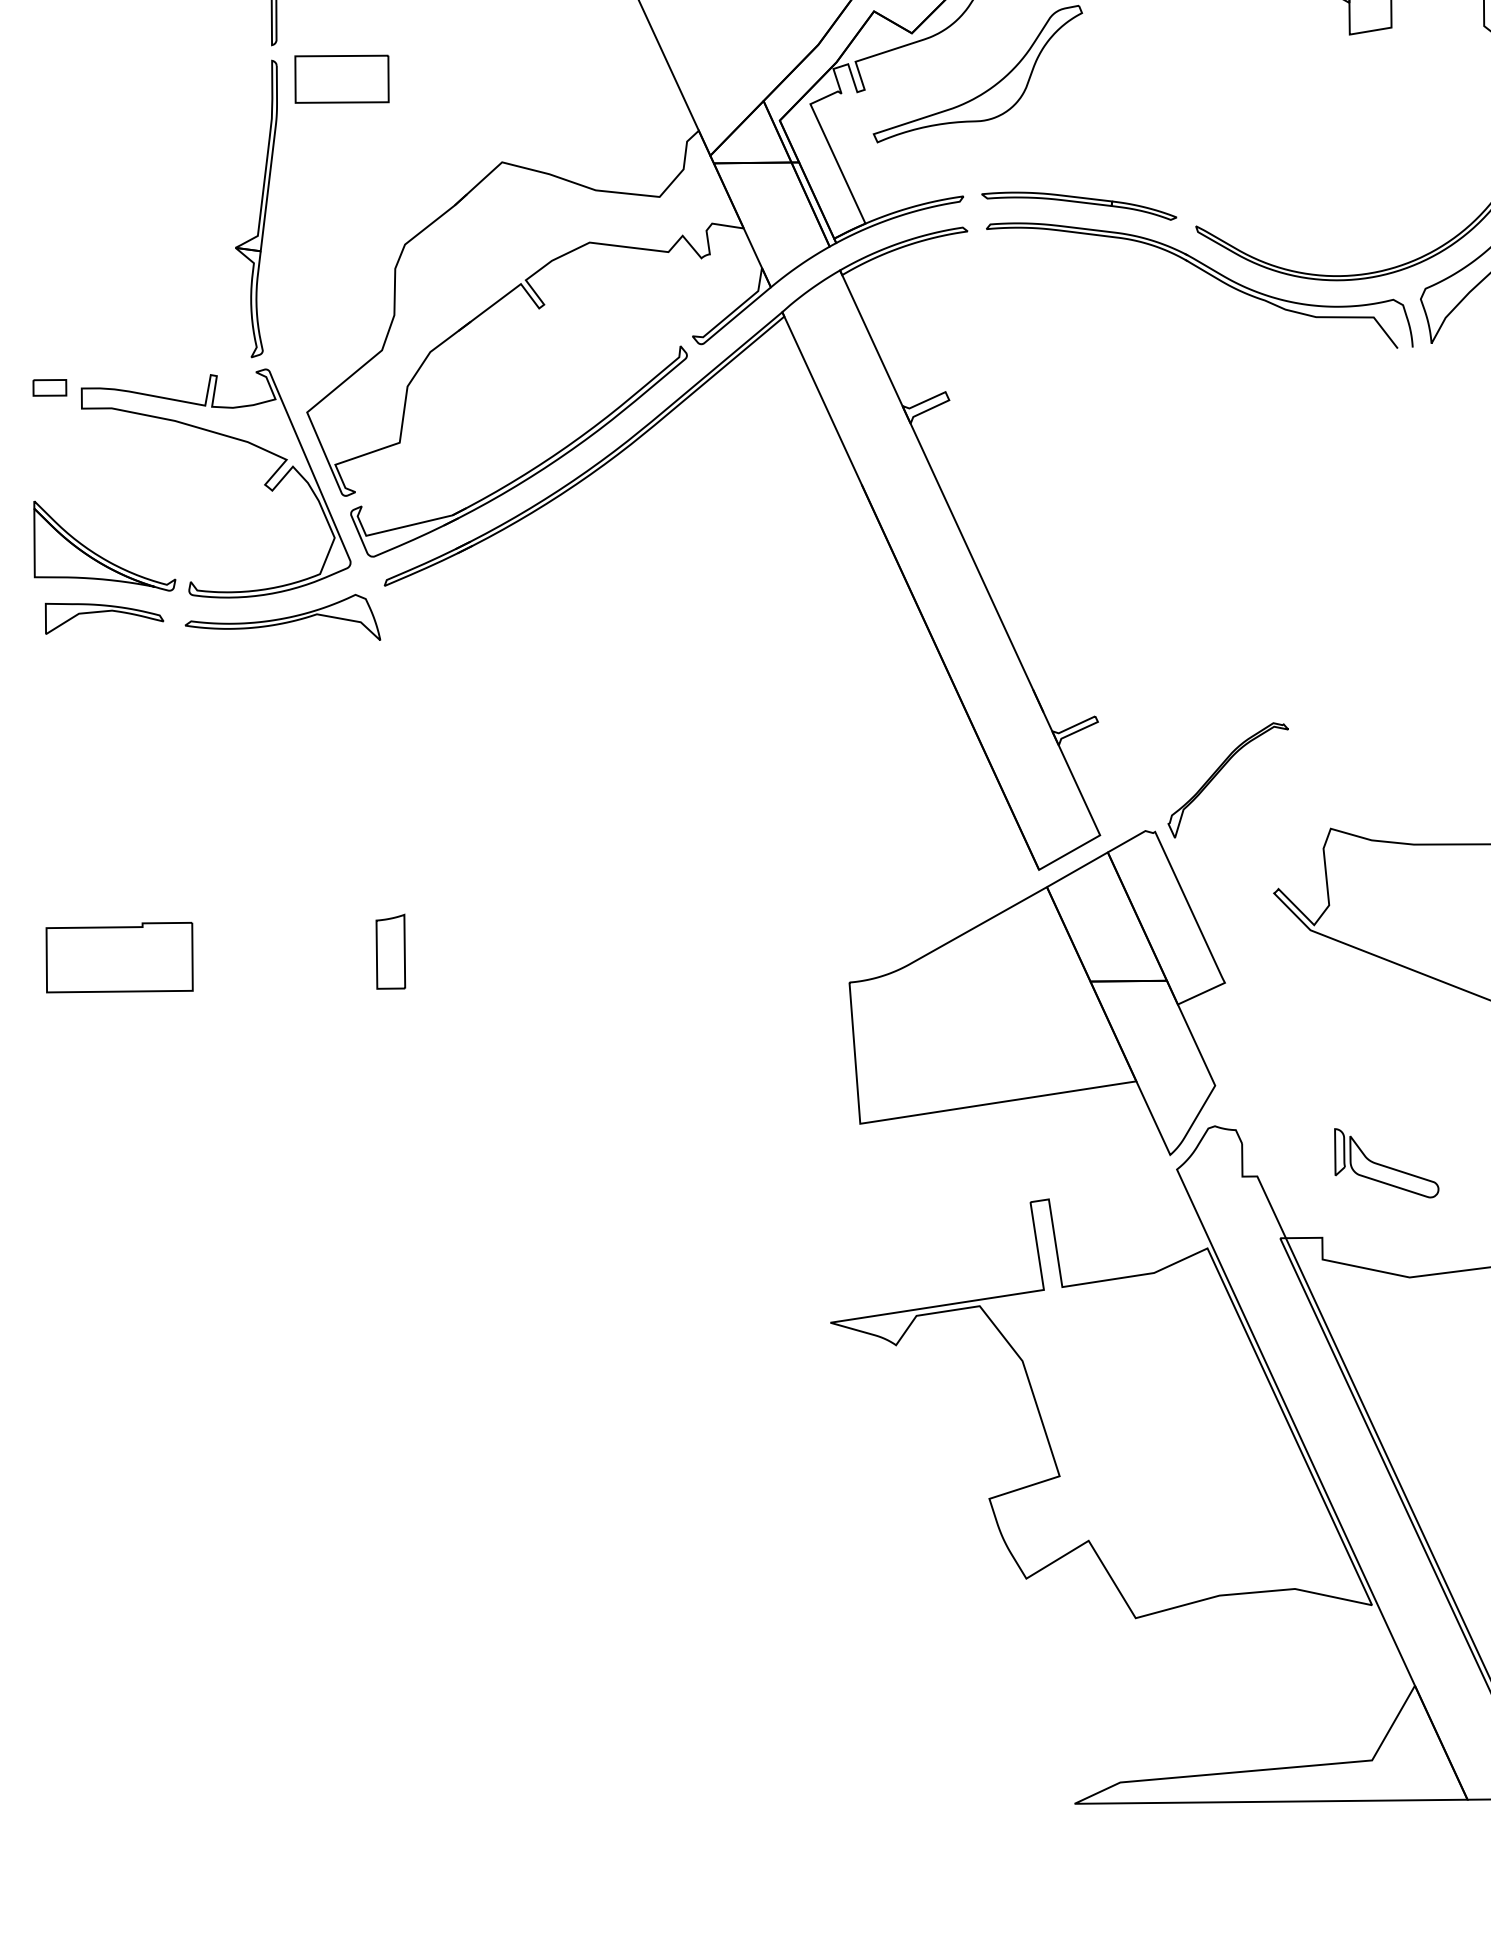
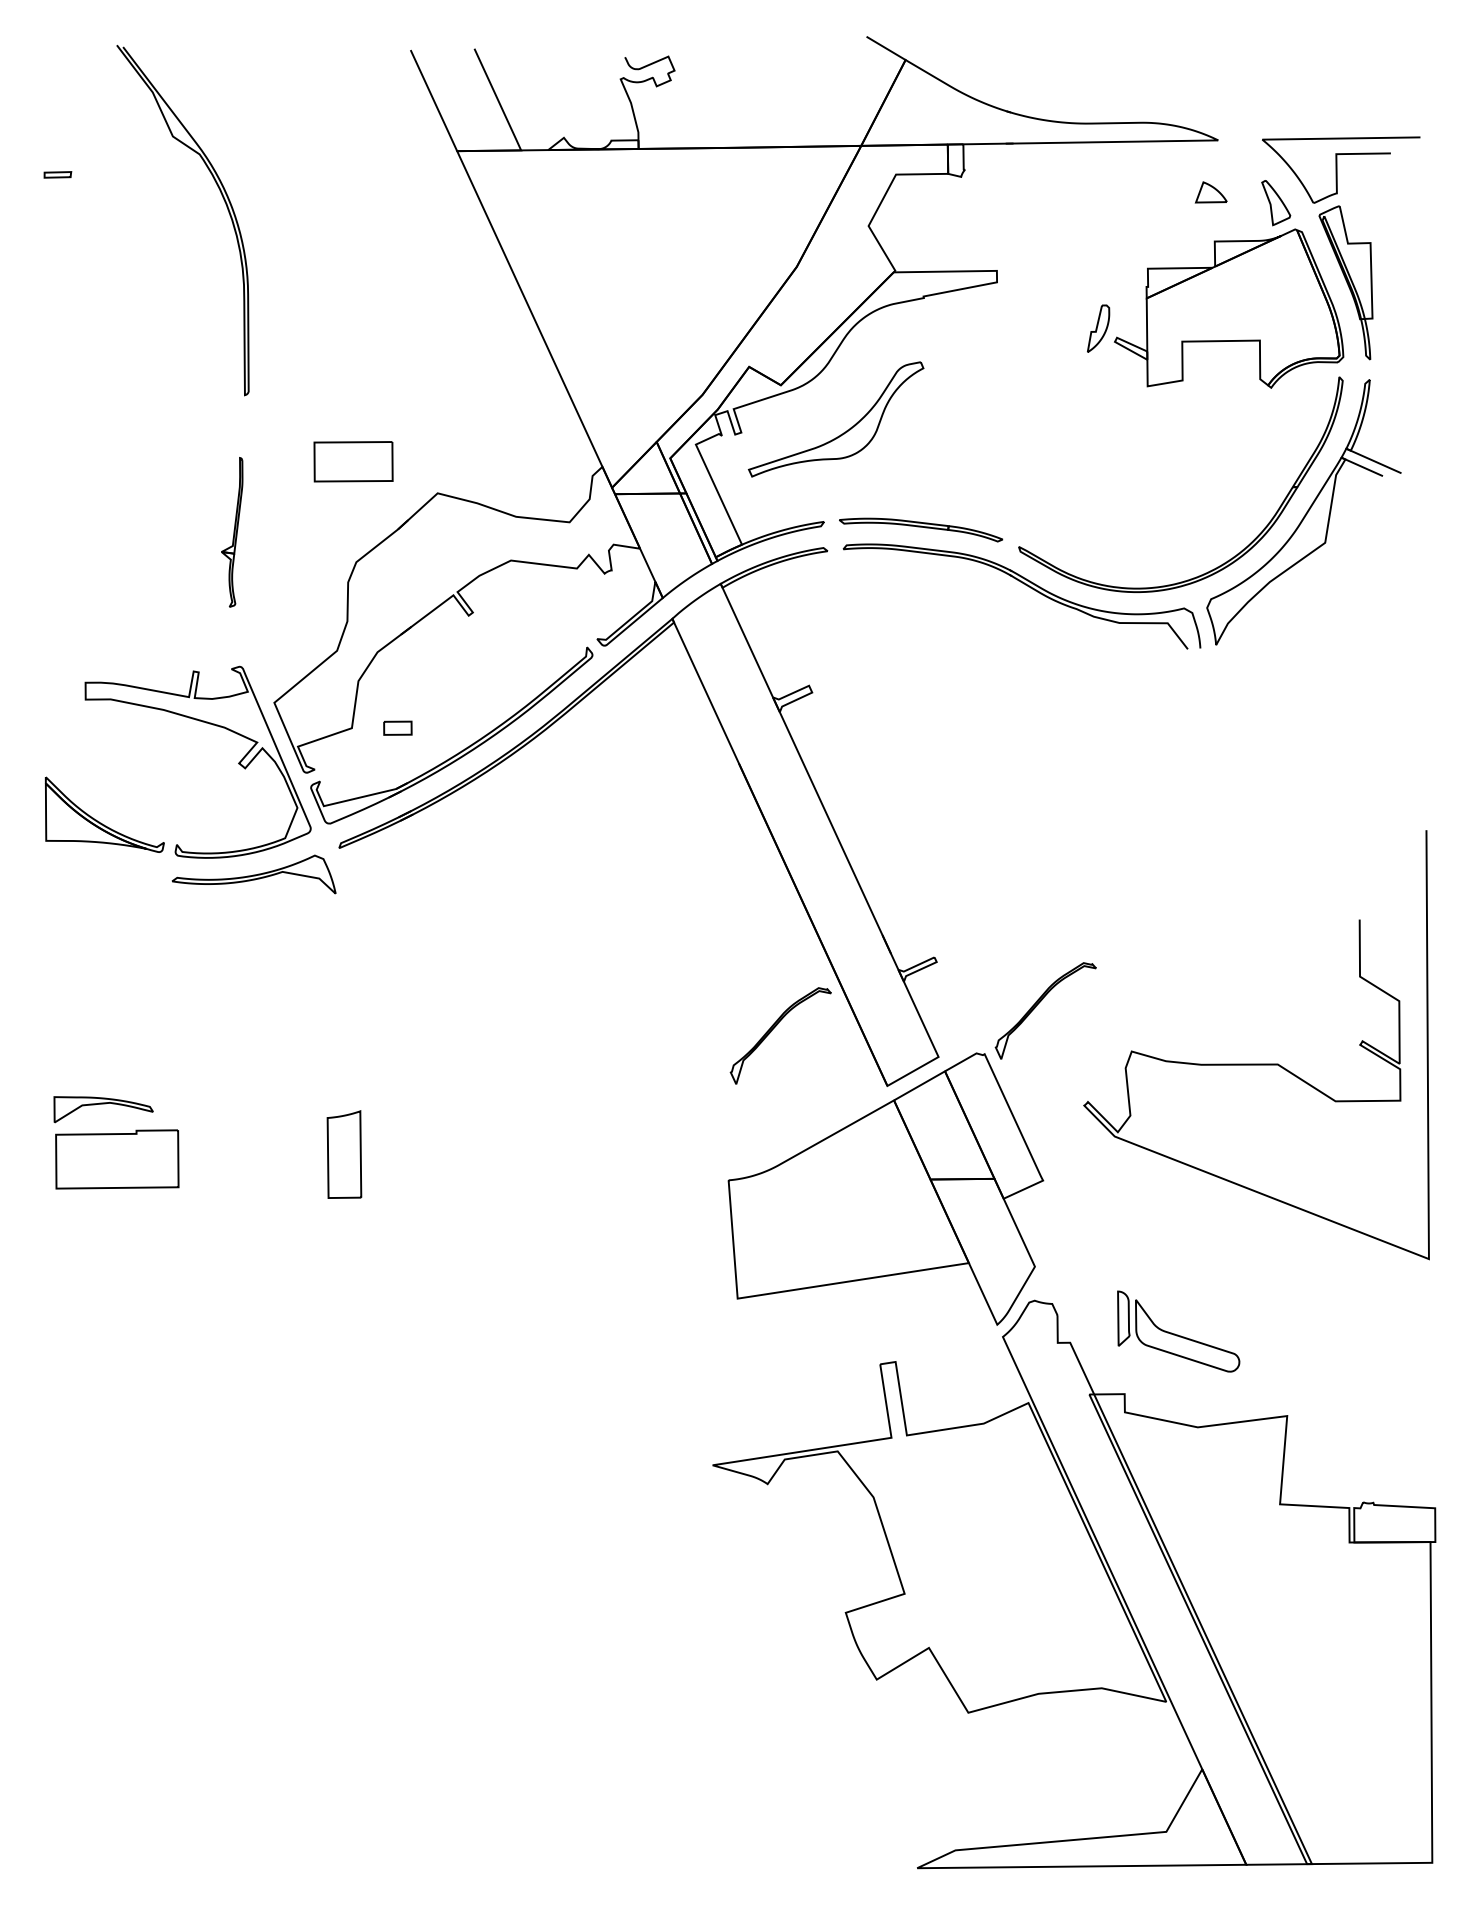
part: (341, 78) -> (353, 461), moved
part: (257, 209) -> (232, 532), size x0.6
part: (49, 386) -> (397, 727), moved
part: (104, 618) -> (103, 1109), moved
part: (904, 801) -> (774, 1028), added
part: (390, 951) -> (344, 1154), size x1.4
part: (1386, 1163) -> (1178, 1331), size x1.4

